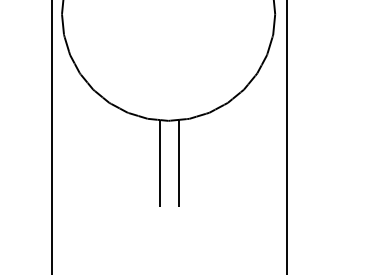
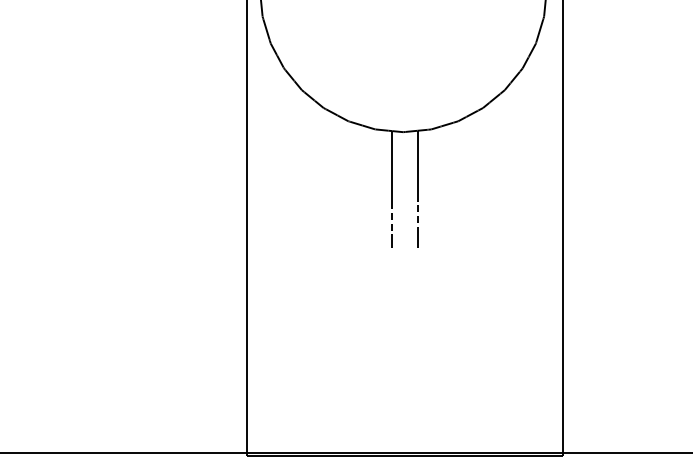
line: (160, 185) -> (392, 218), solid -> dashed
line: (179, 185) -> (417, 218), solid -> dashed

